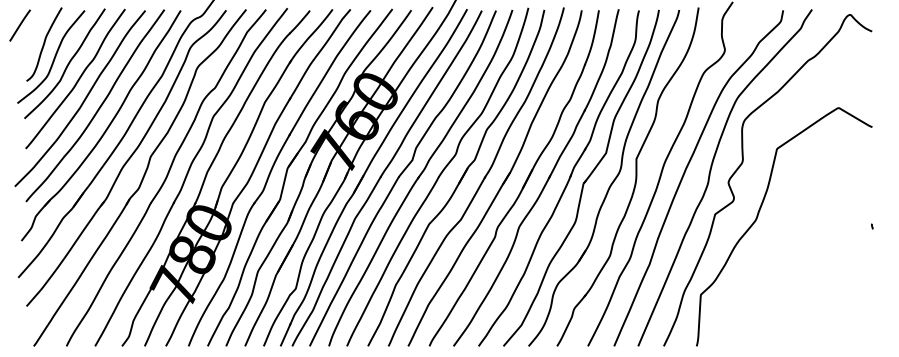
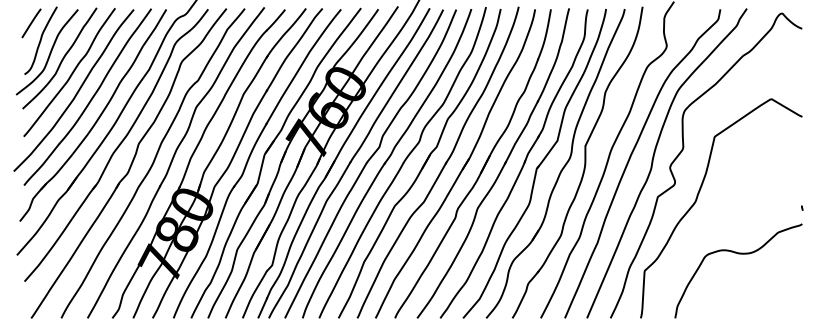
line: (19, 25) -> (30, 23), moved
curve: (802, 276) -> (738, 254), added

